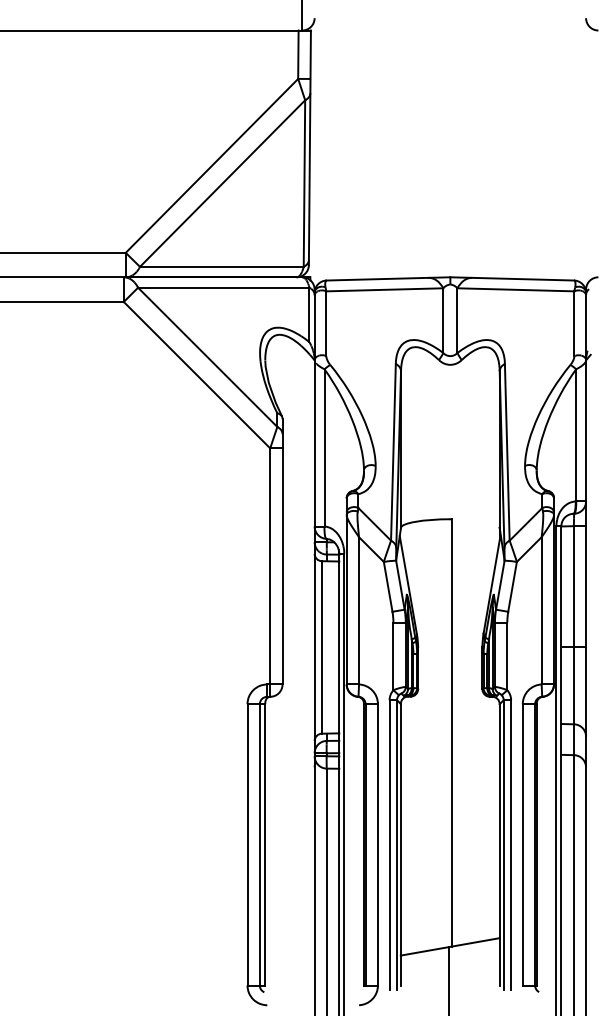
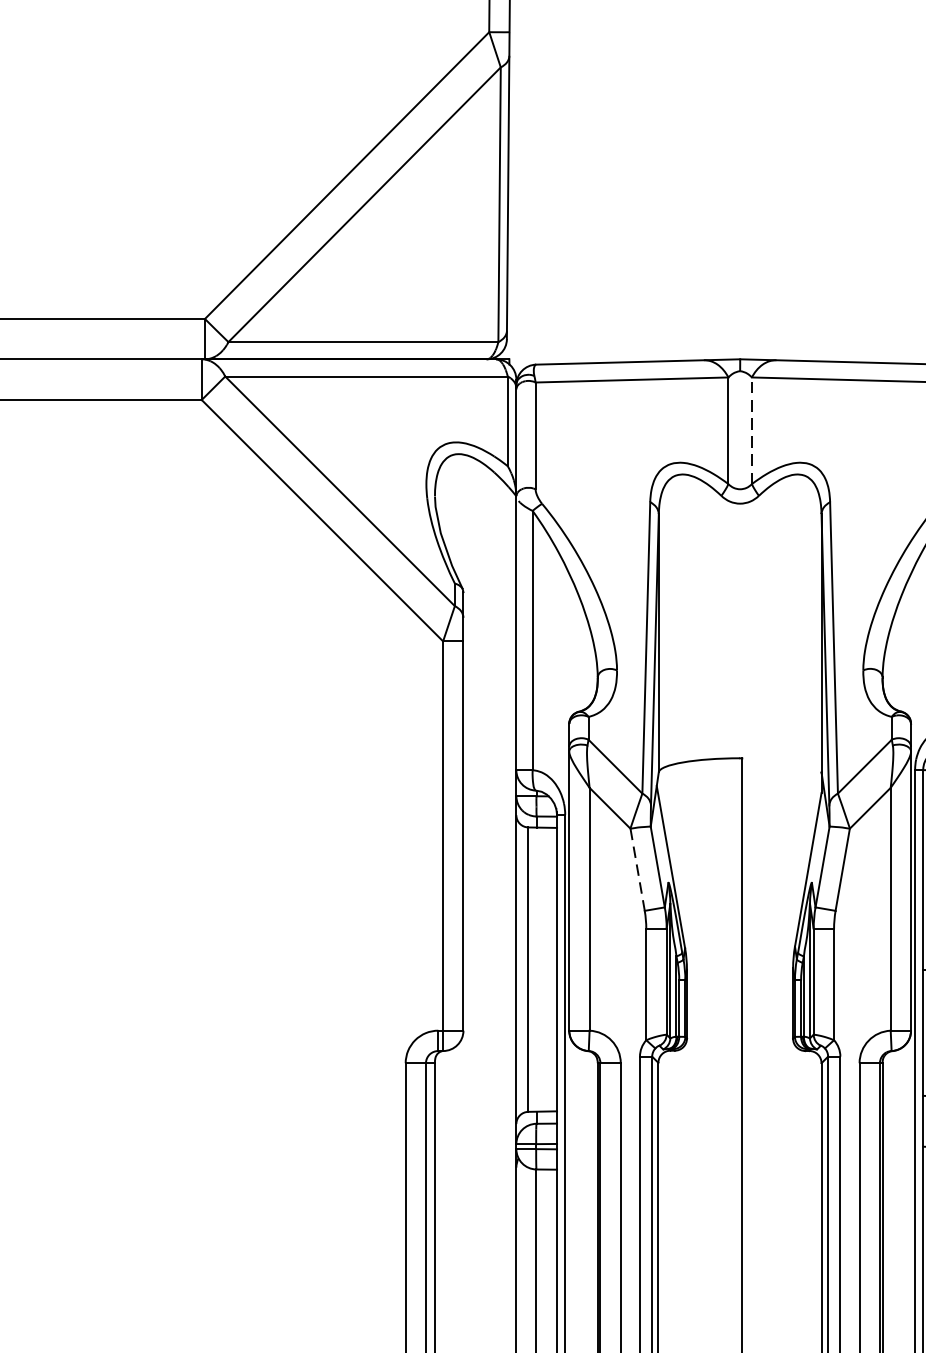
line: (457, 320) -> (751, 430), solid -> dashed
line: (388, 587) -> (638, 870), solid -> dashed

